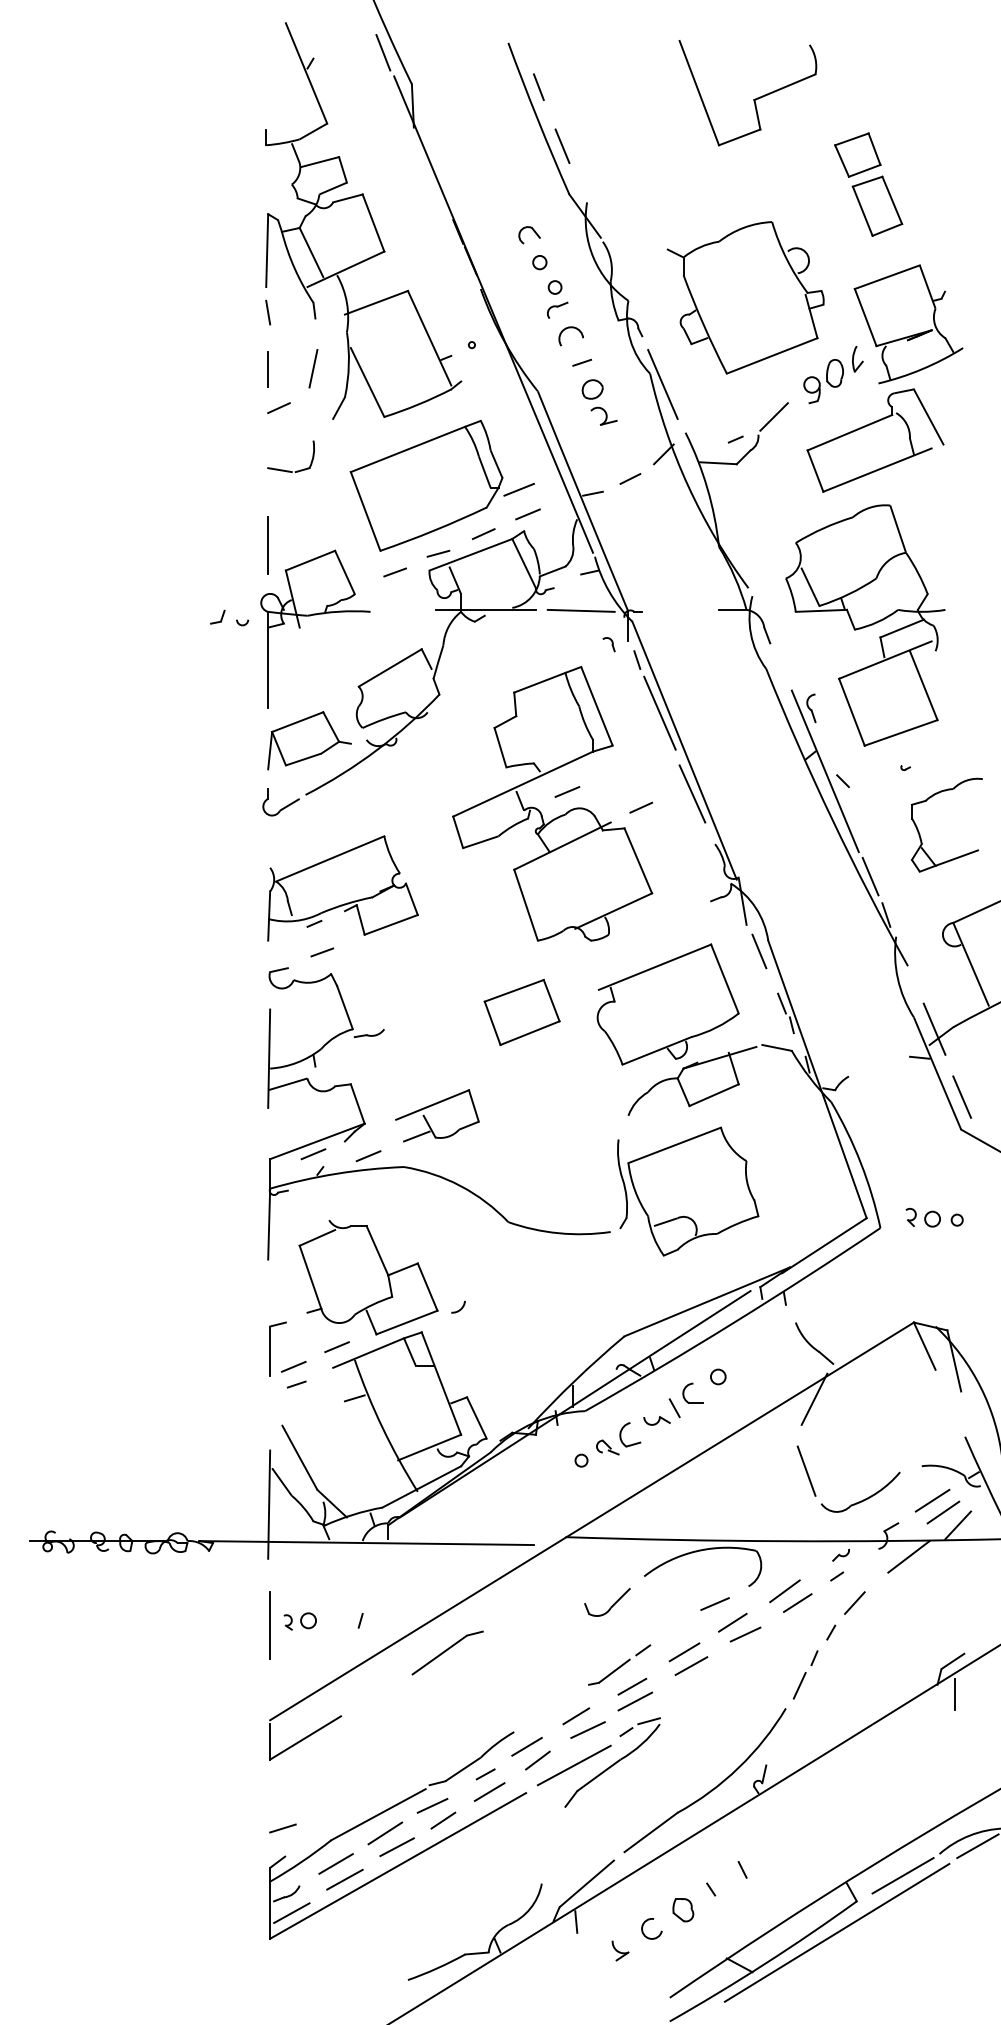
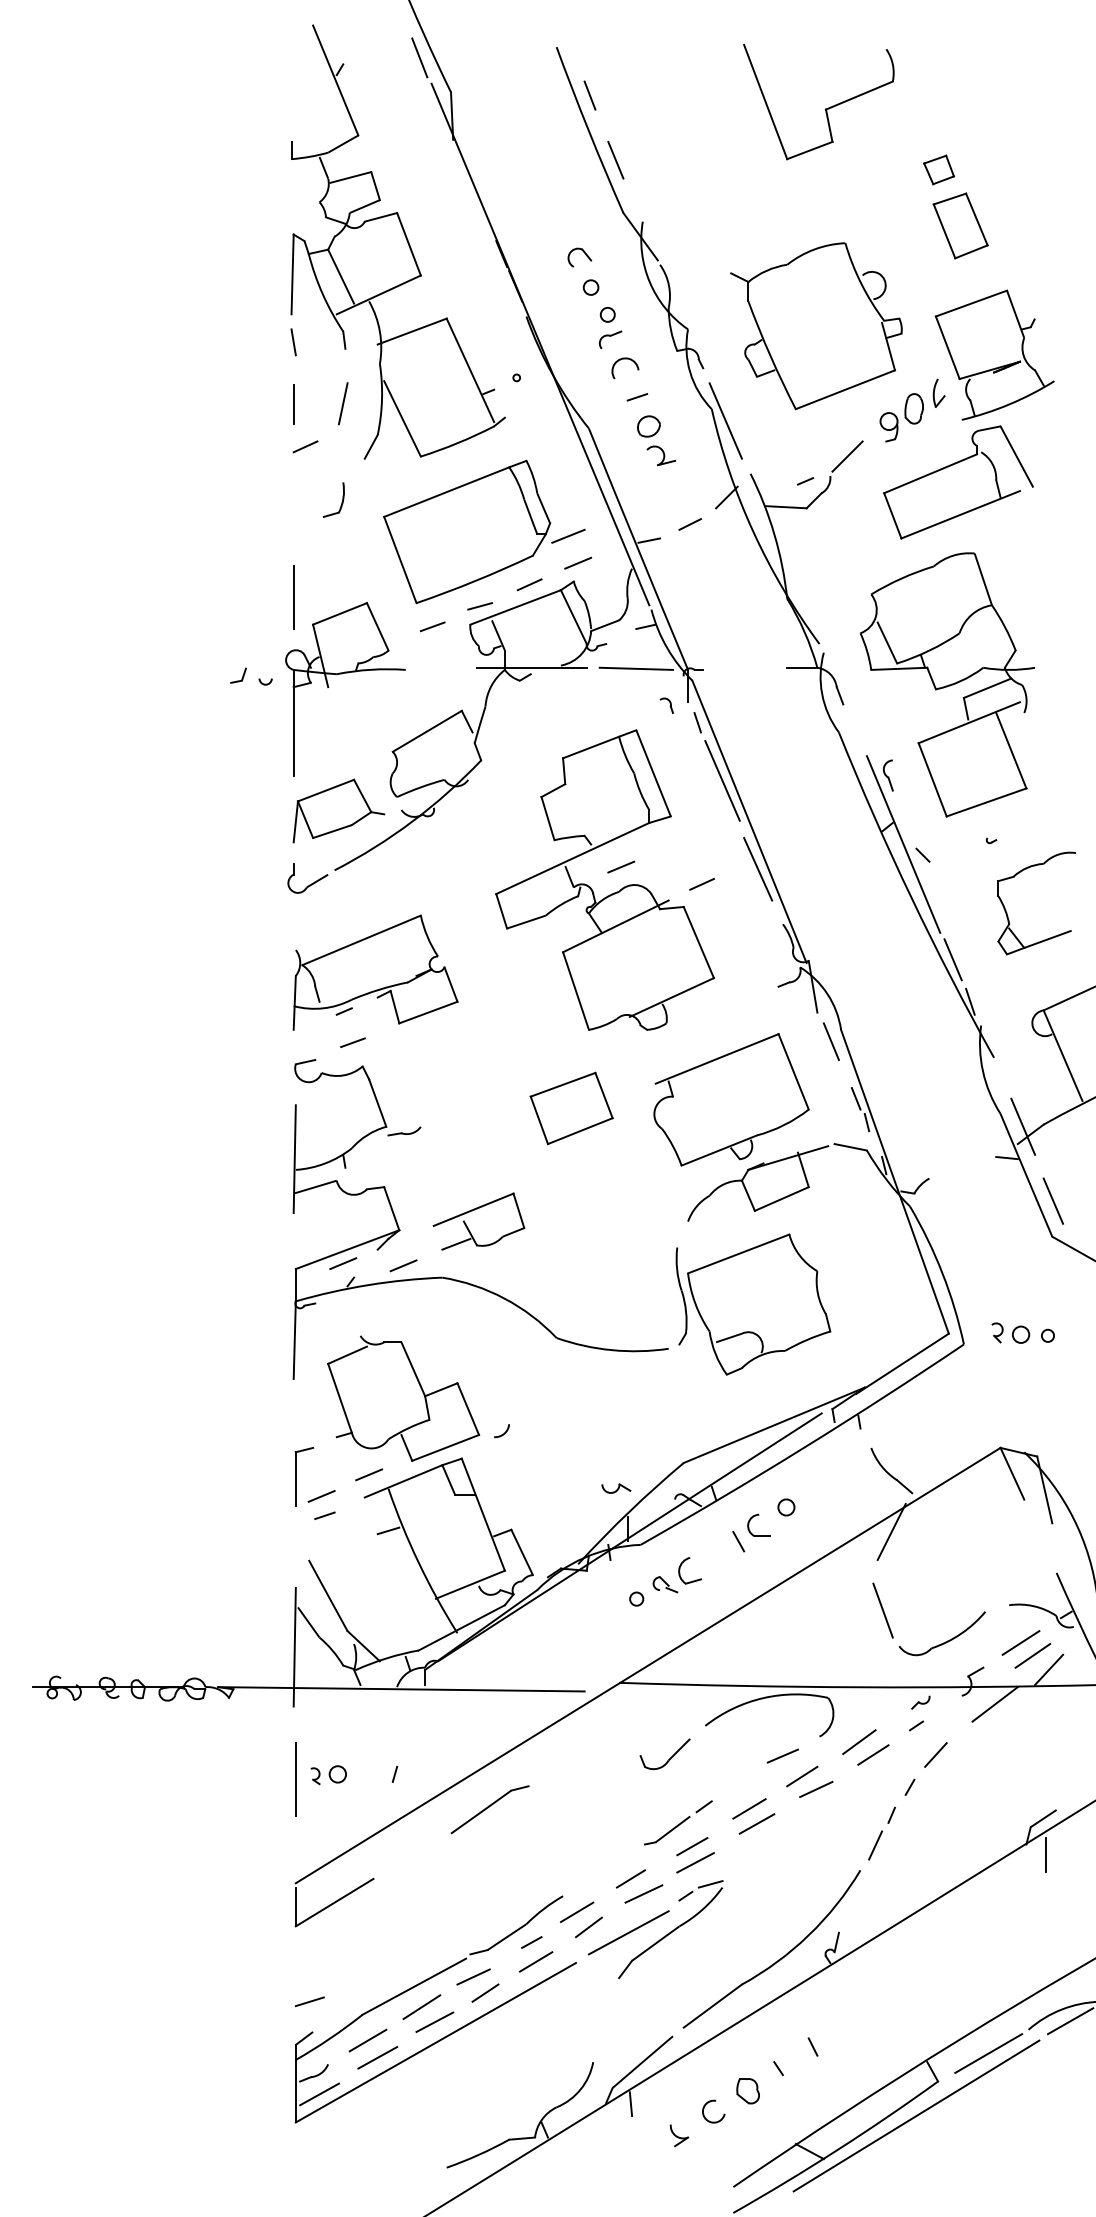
part: (857, 154) -> (938, 169), size x0.6
line: (279, 469) -> (306, 514), removed
part: (657, 1420) -> (616, 1488), moved

